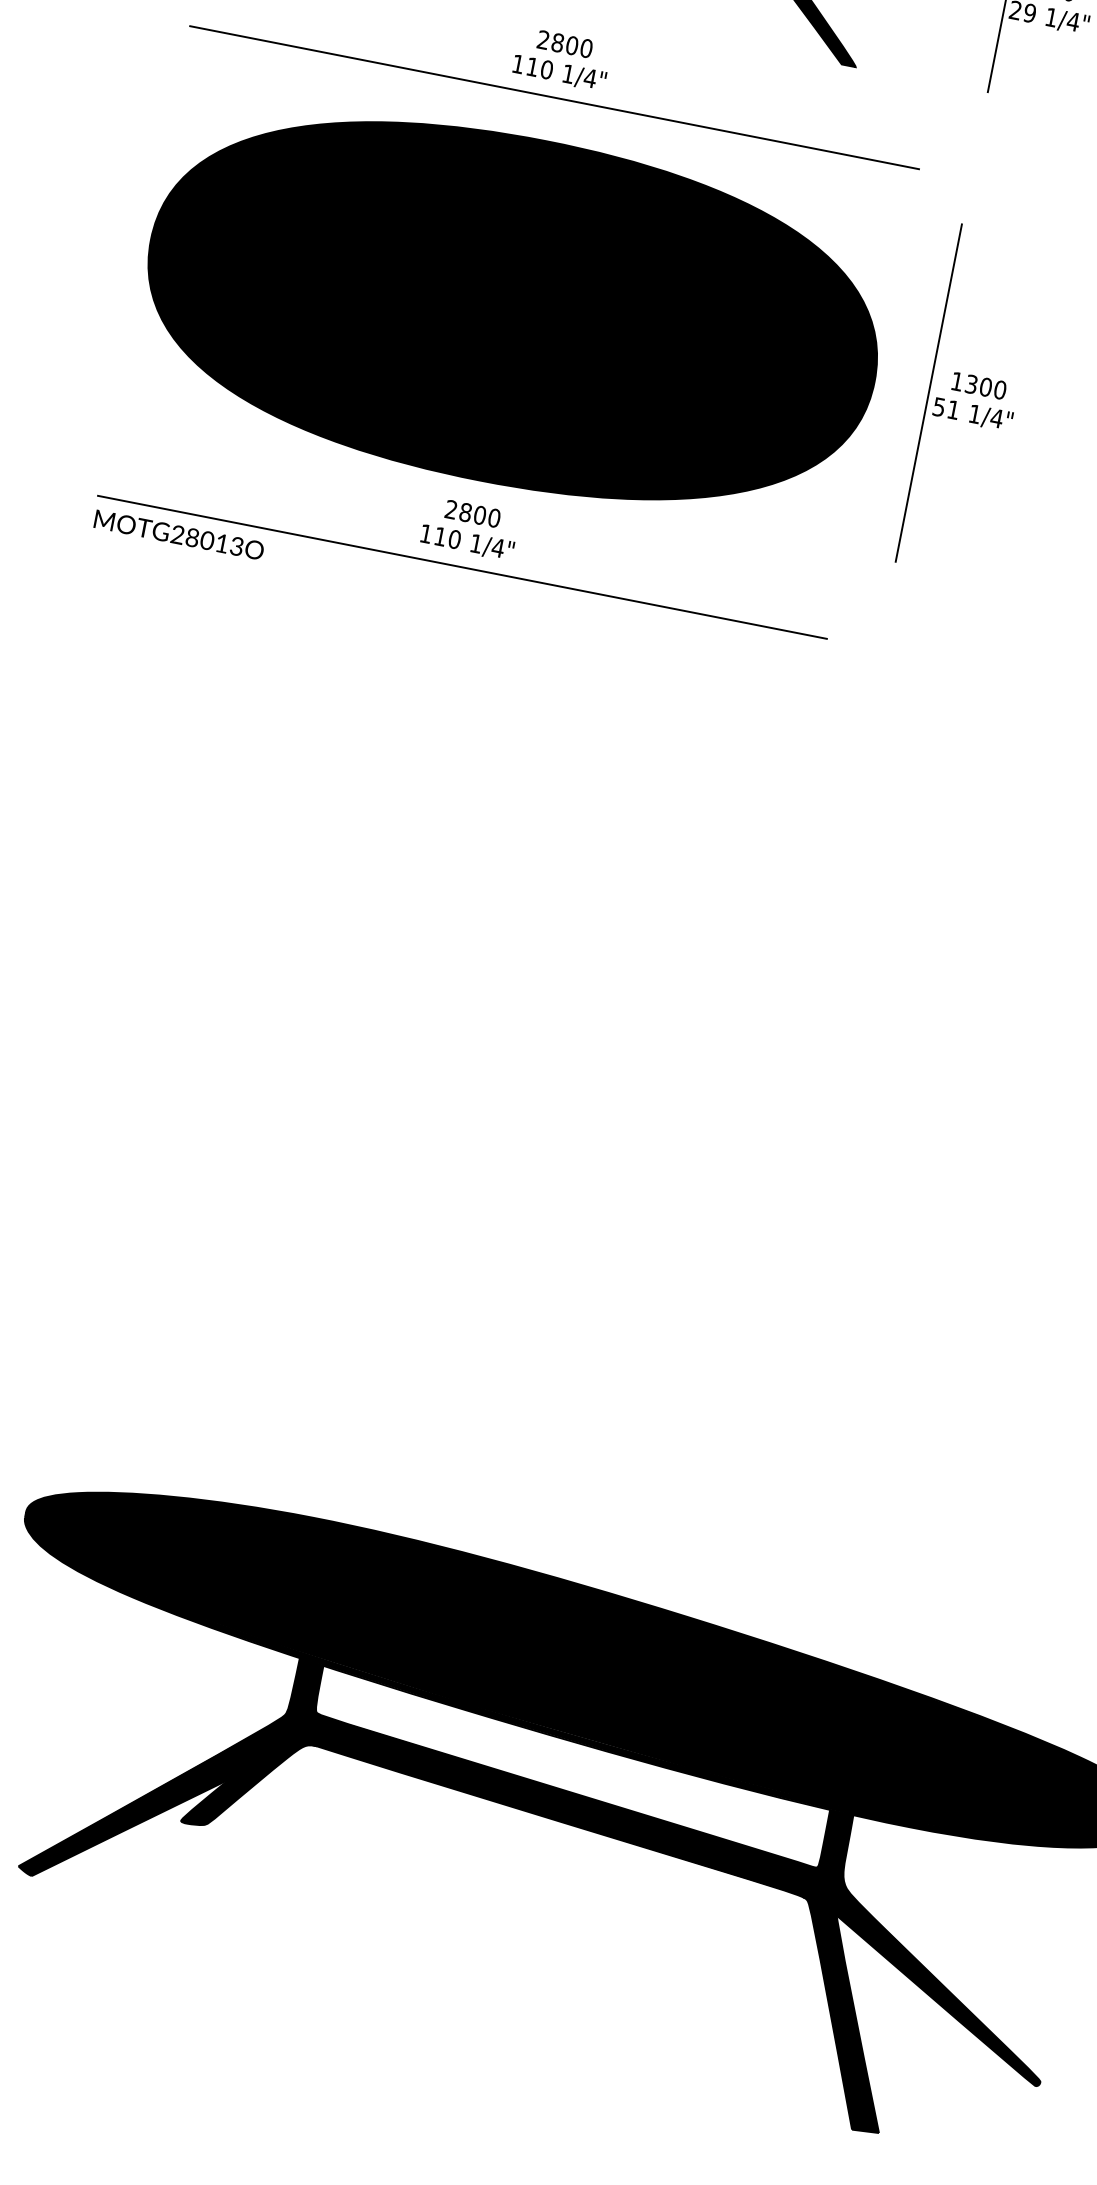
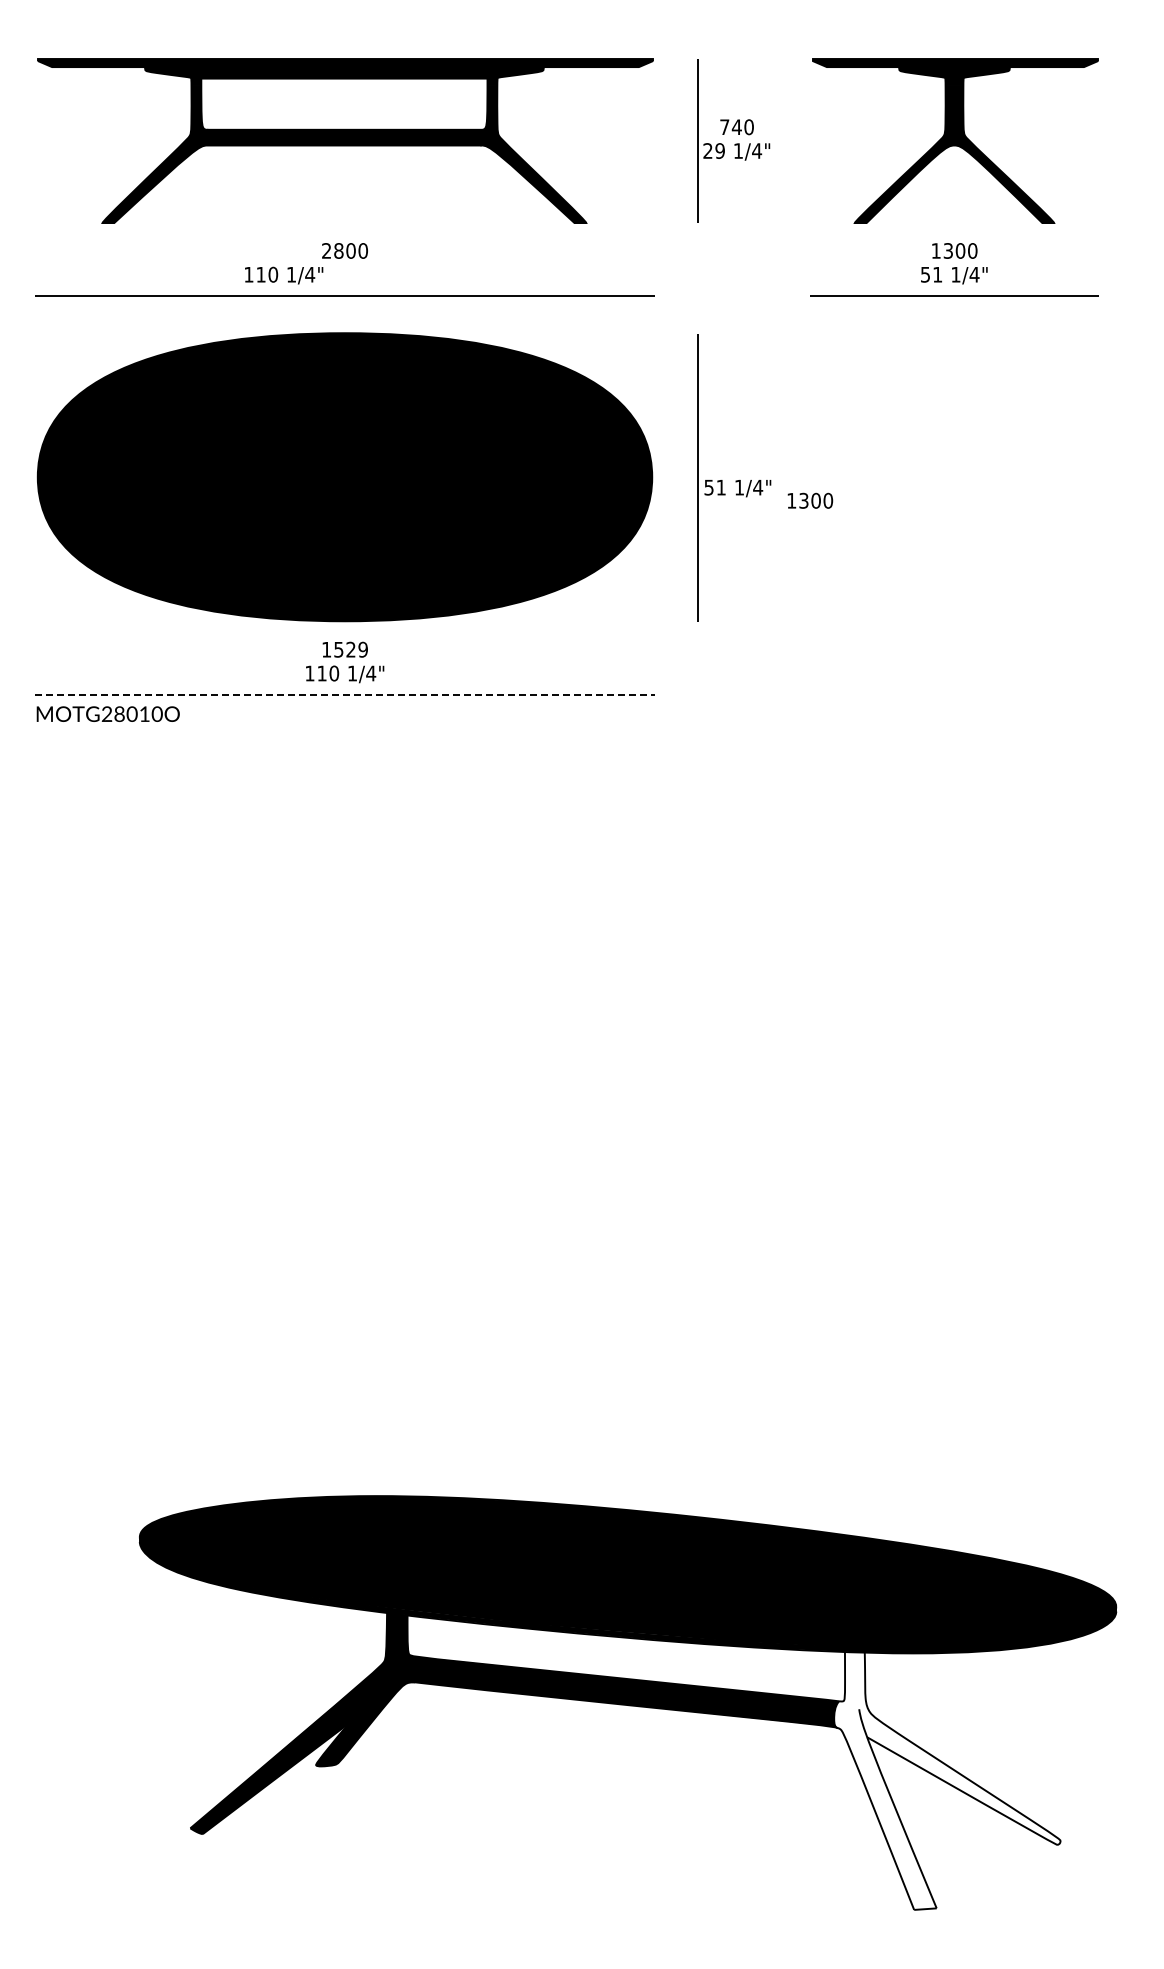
text: (559, 73) -> (284, 275), moved
text: (979, 385) -> (810, 500), moved
text: (472, 513) -> (344, 649), 2800 -> 1529
text: (236, 545) -> (156, 713), MOTG28013O -> MOTG28010O
line: (462, 567) -> (345, 695), solid -> dashed
fill: (921, 1984) -> (947, 1780), removed

